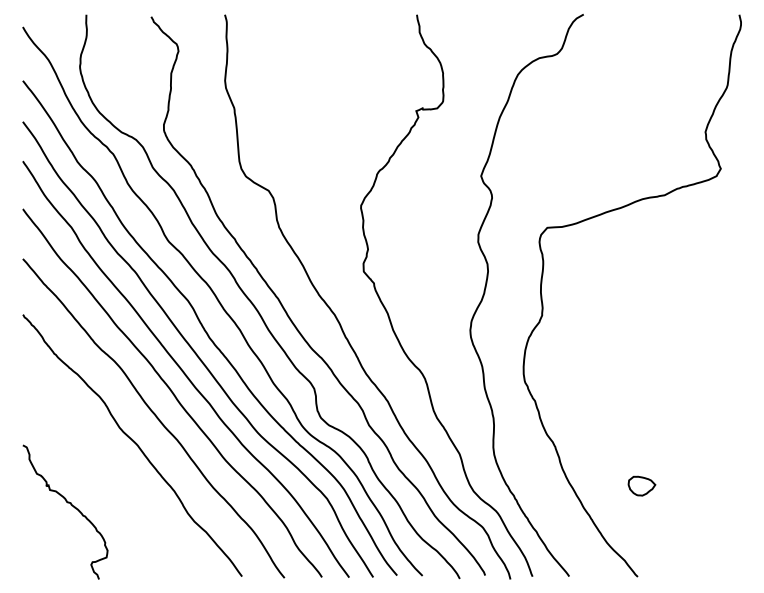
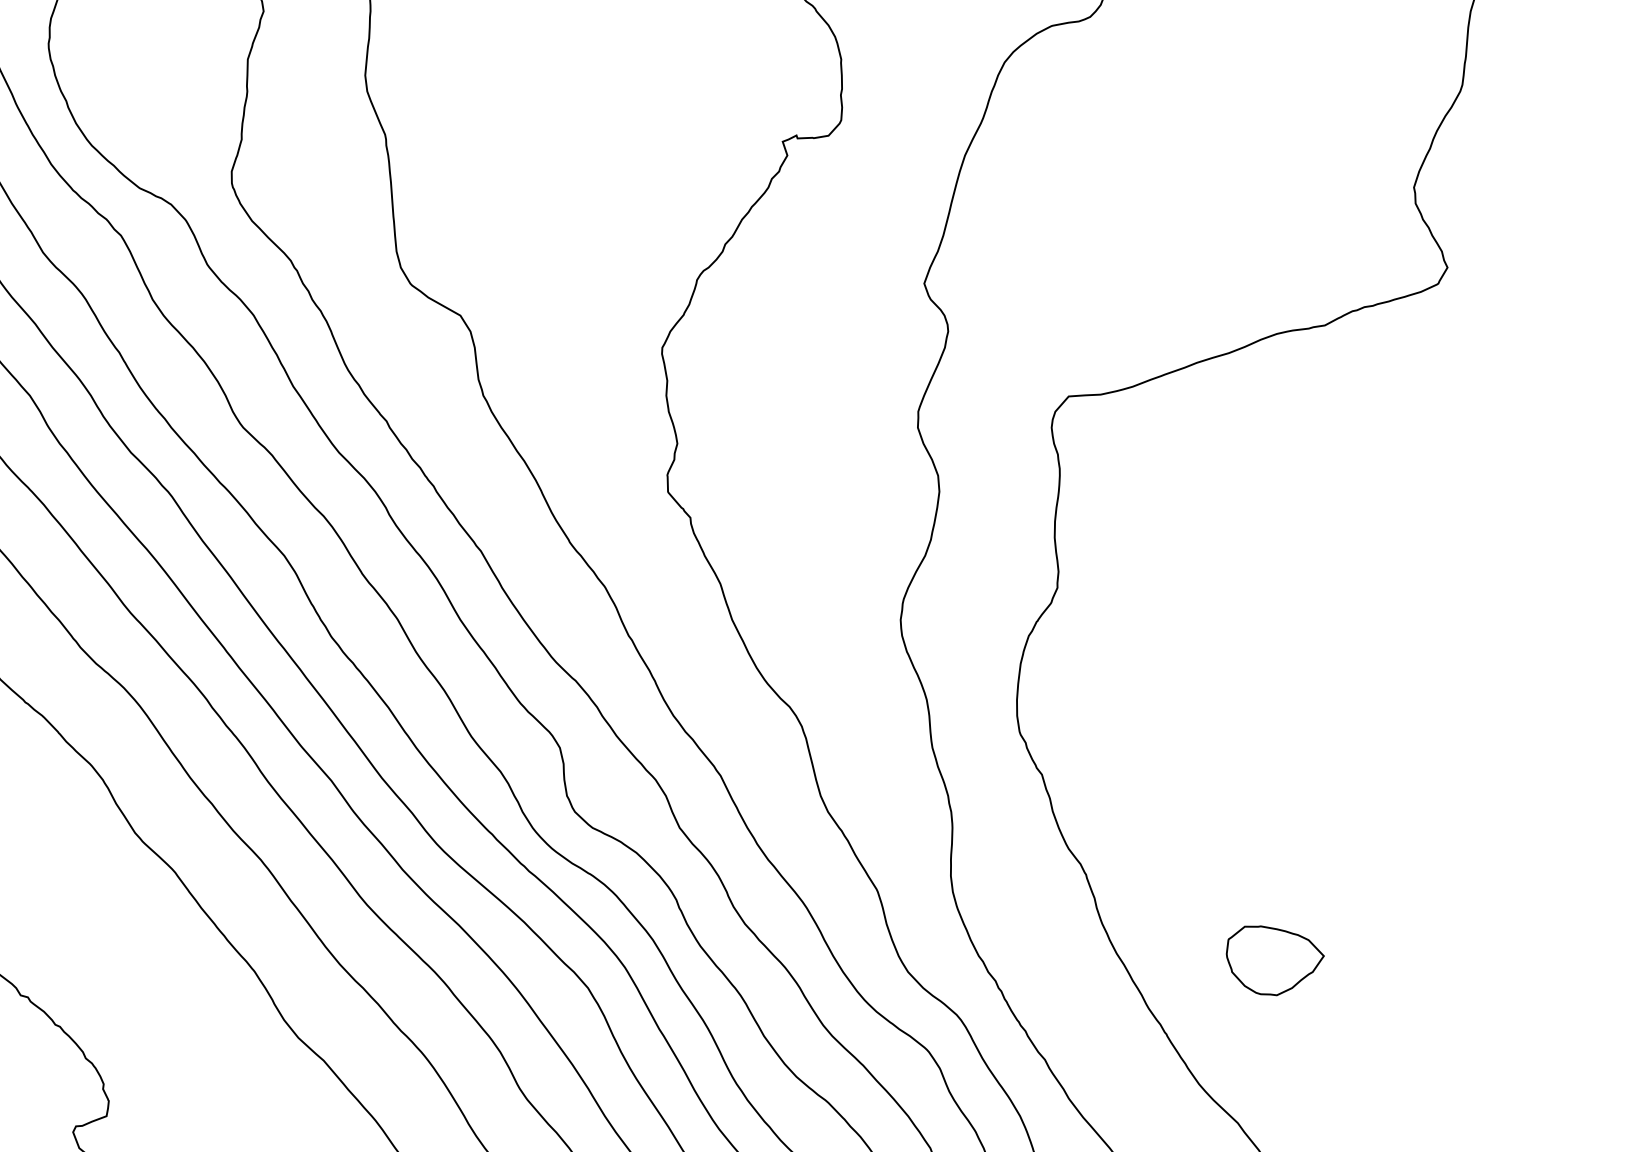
part: (641, 485) -> (1274, 958), size x1.67

